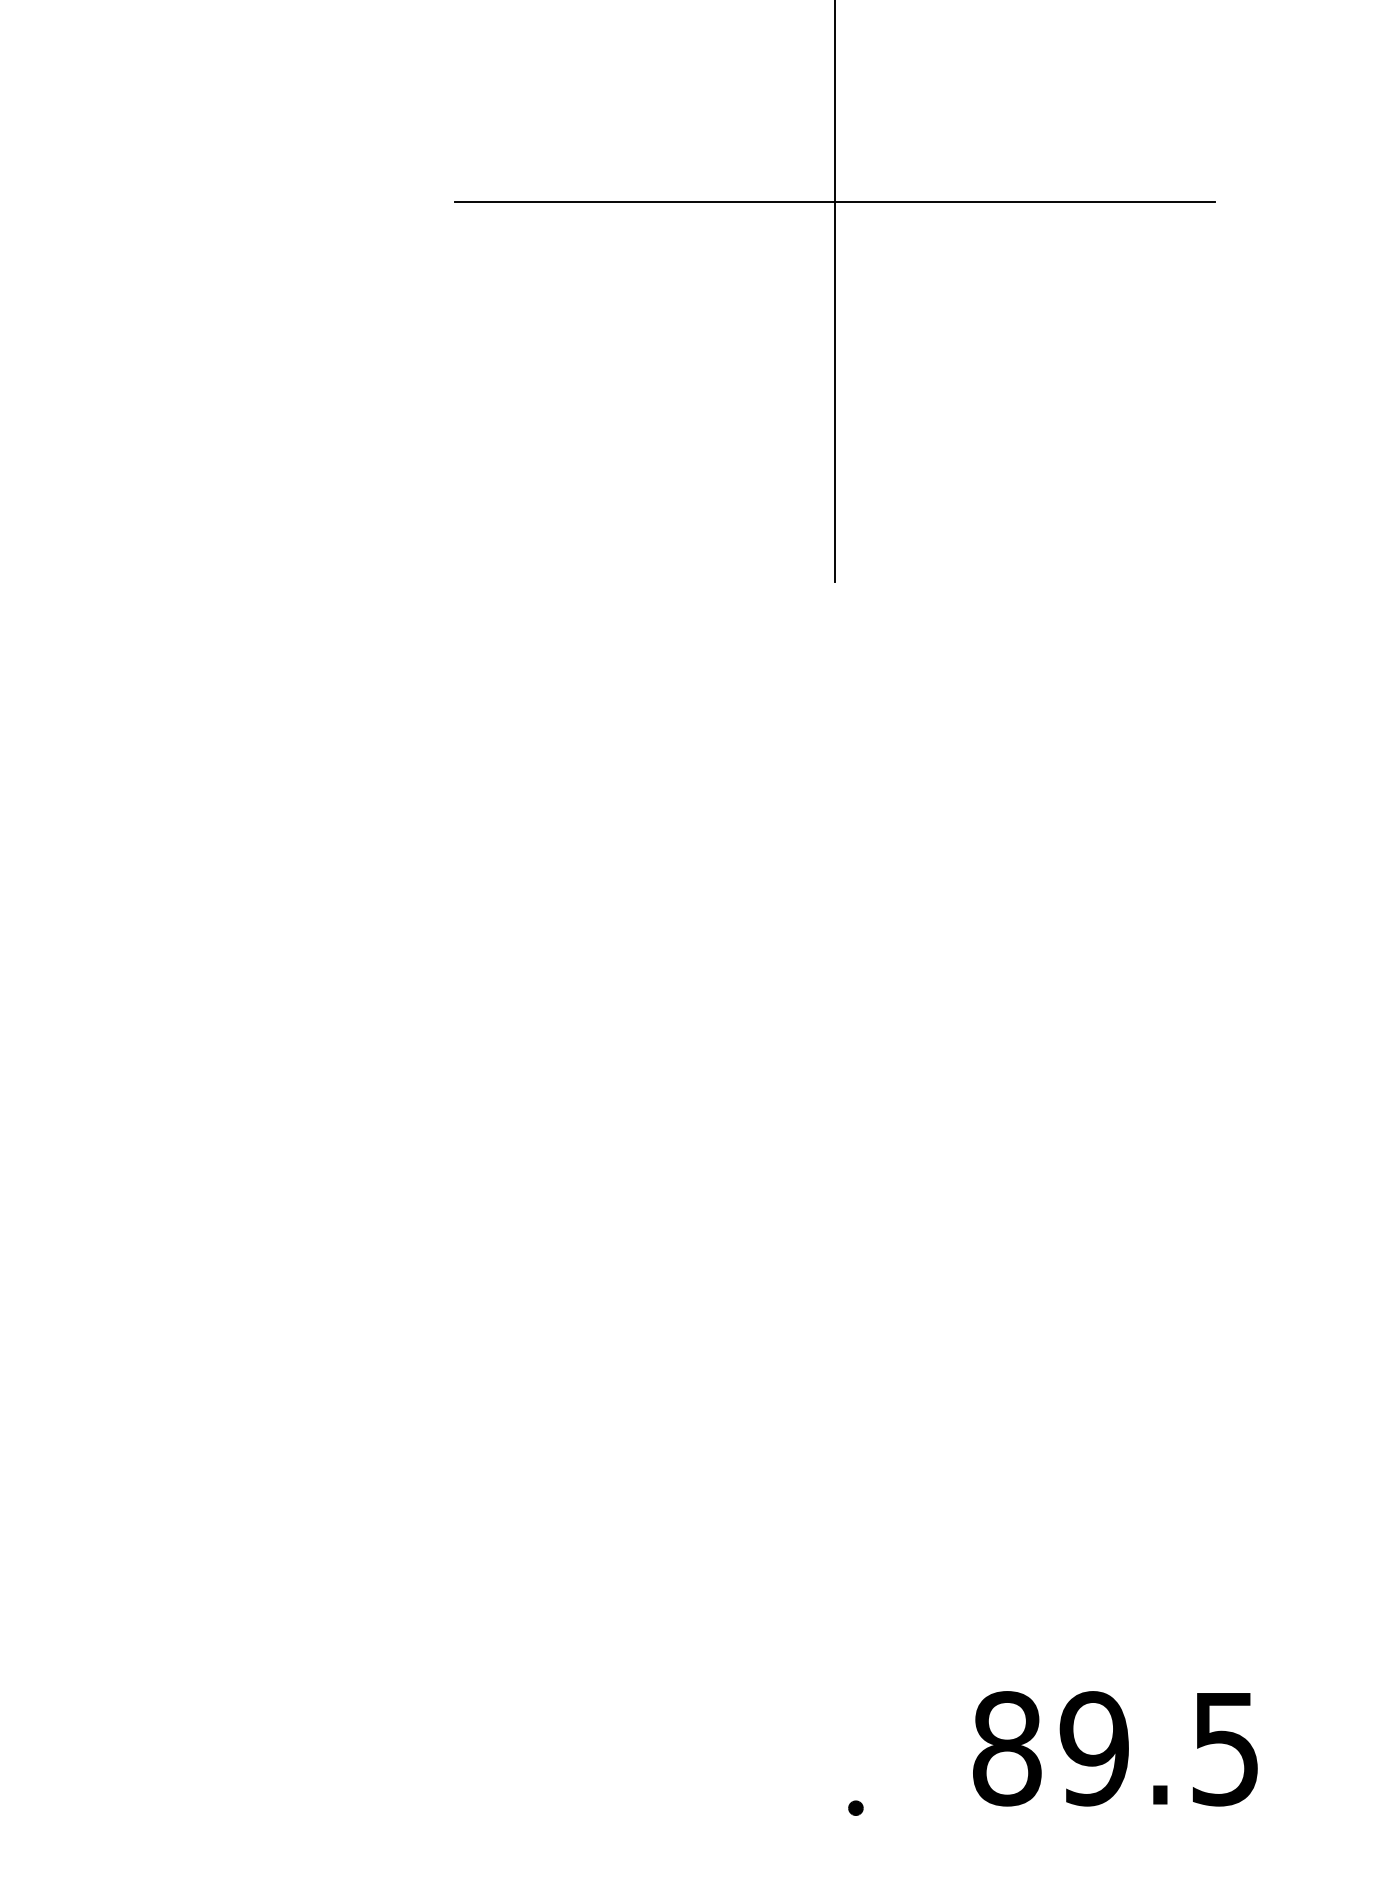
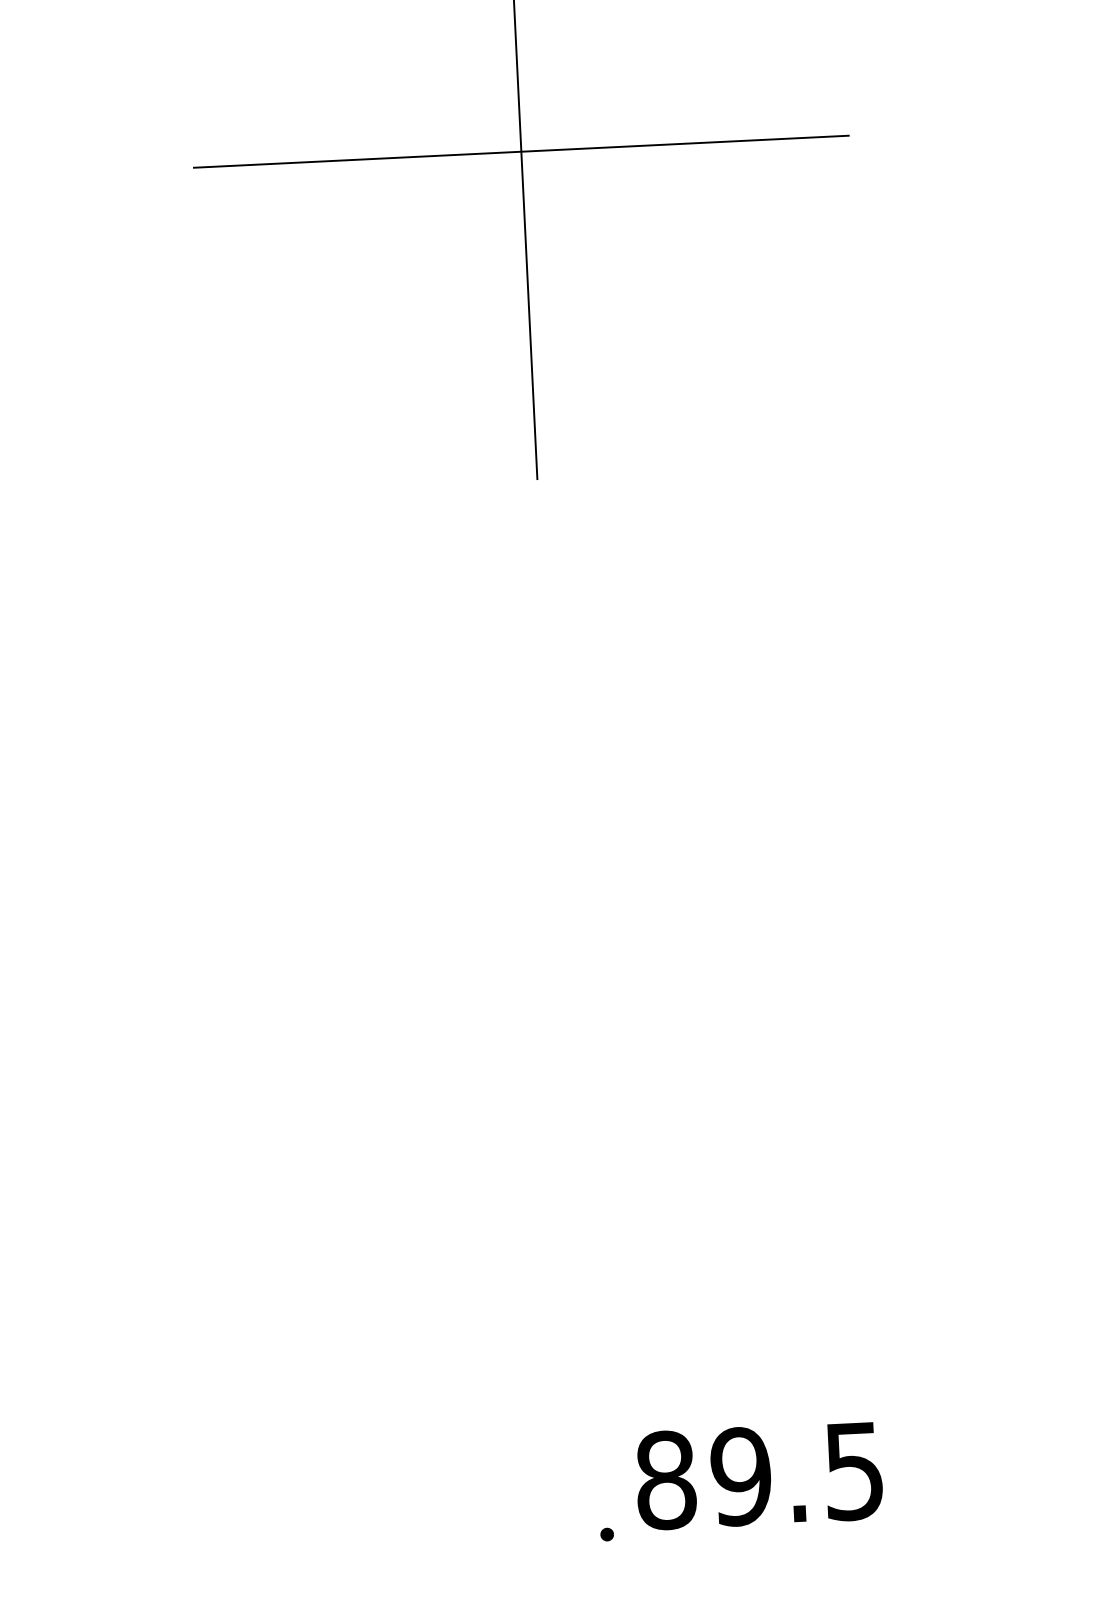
text: (1115, 1748) -> (759, 1475), moved

